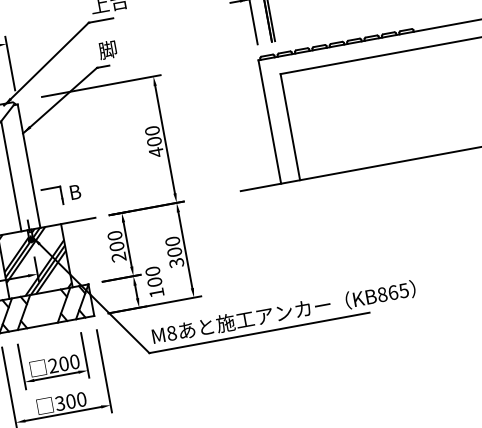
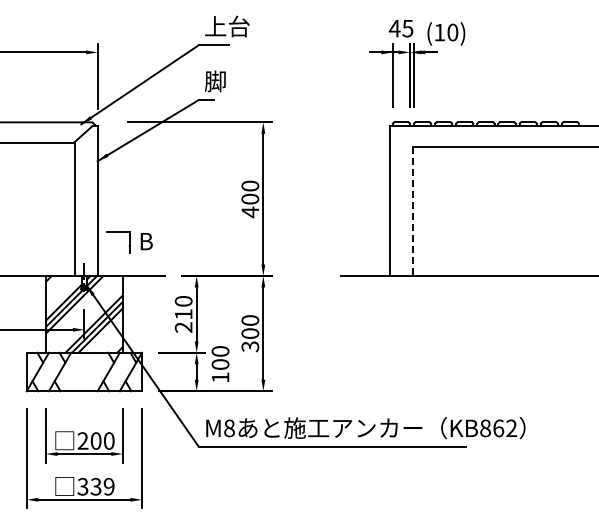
line: (290, 127) -> (413, 211), solid -> dashed
text: (116, 246) -> (183, 314), 200 -> 210
text: (403, 290) -> (511, 428), KB865 -> KB862
text: (76, 400) -> (102, 486), 300 -> 339

